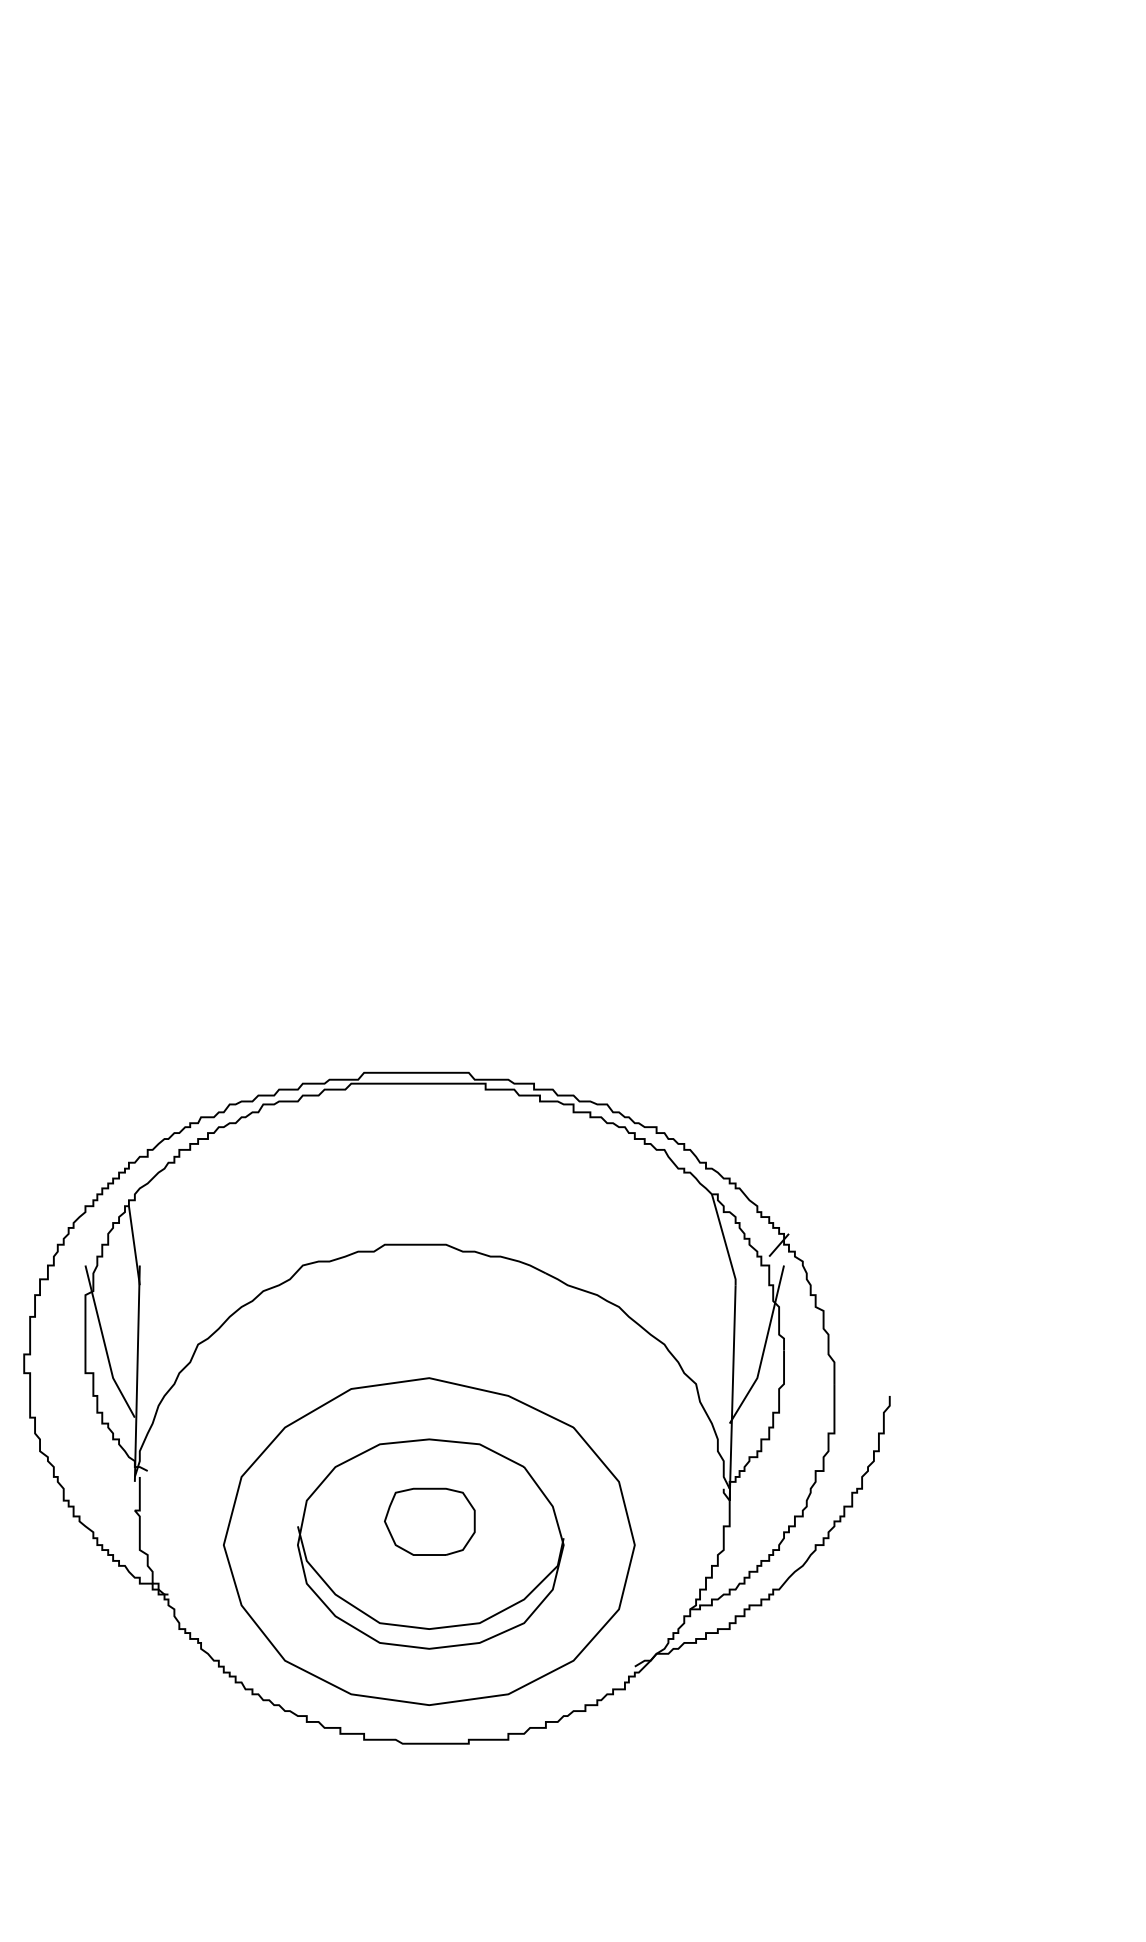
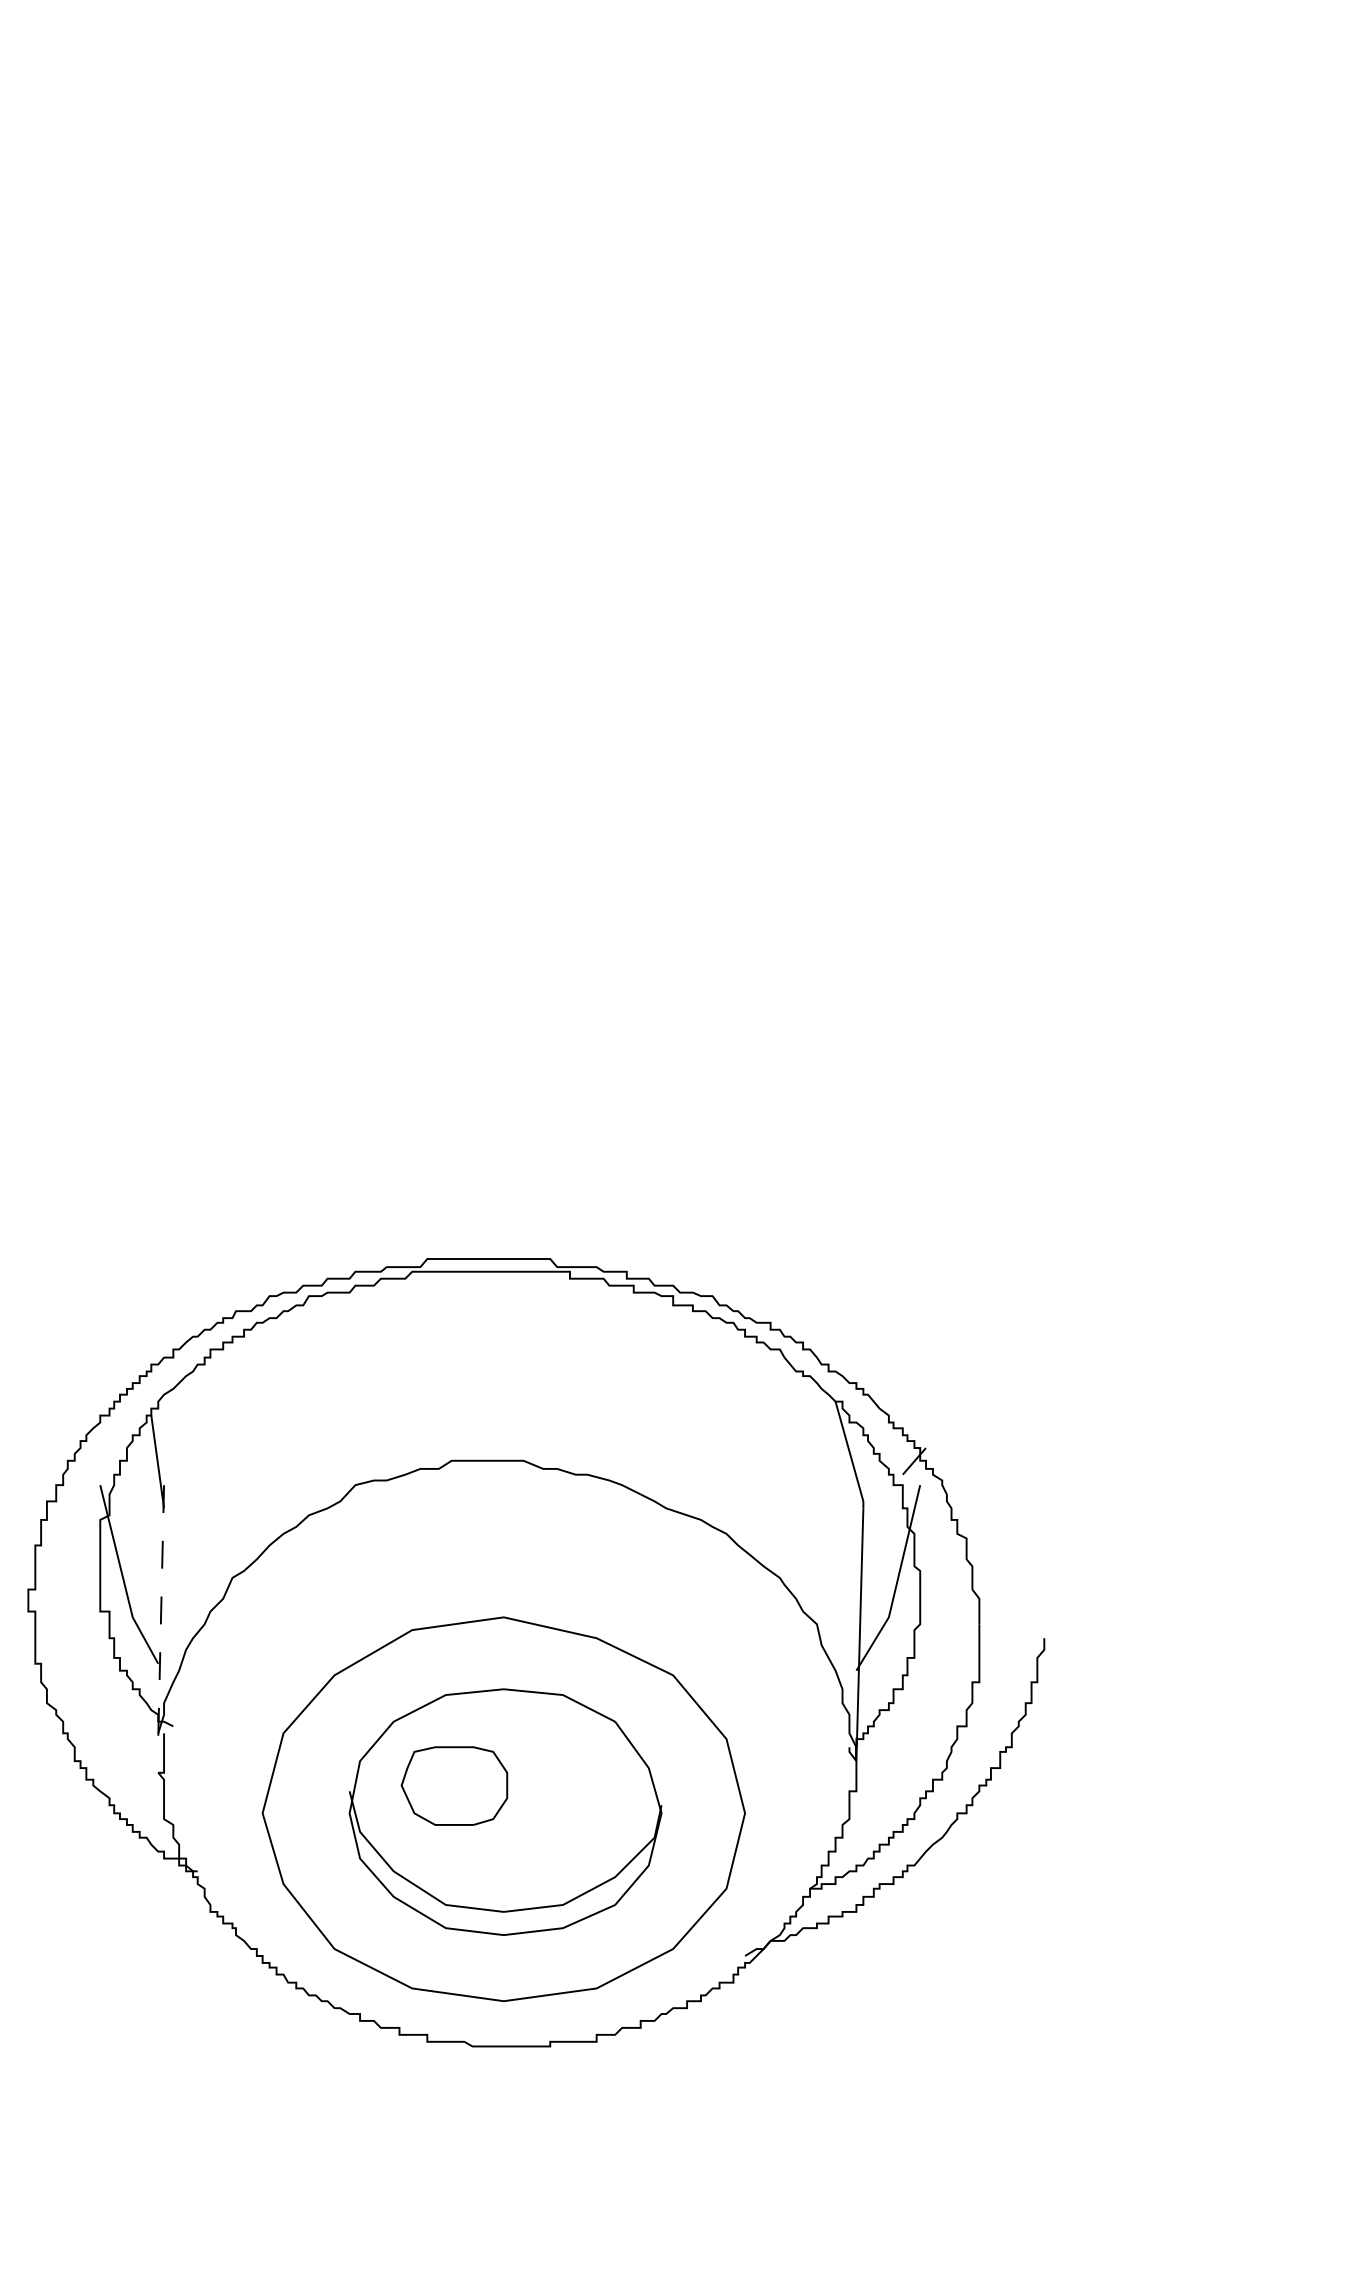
line: (137, 1373) -> (161, 1612), solid -> dashed
part: (429, 1521) -> (454, 1785), moved

